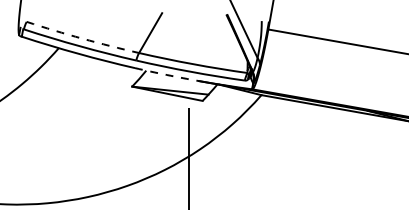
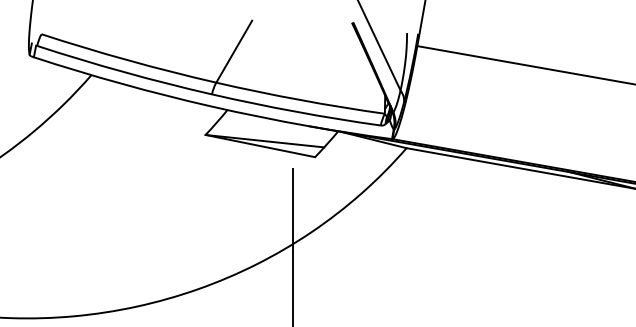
arc: (82, 38) -> (128, 60), dashed -> solid
arc: (166, 75) -> (258, 117), dashed -> solid

